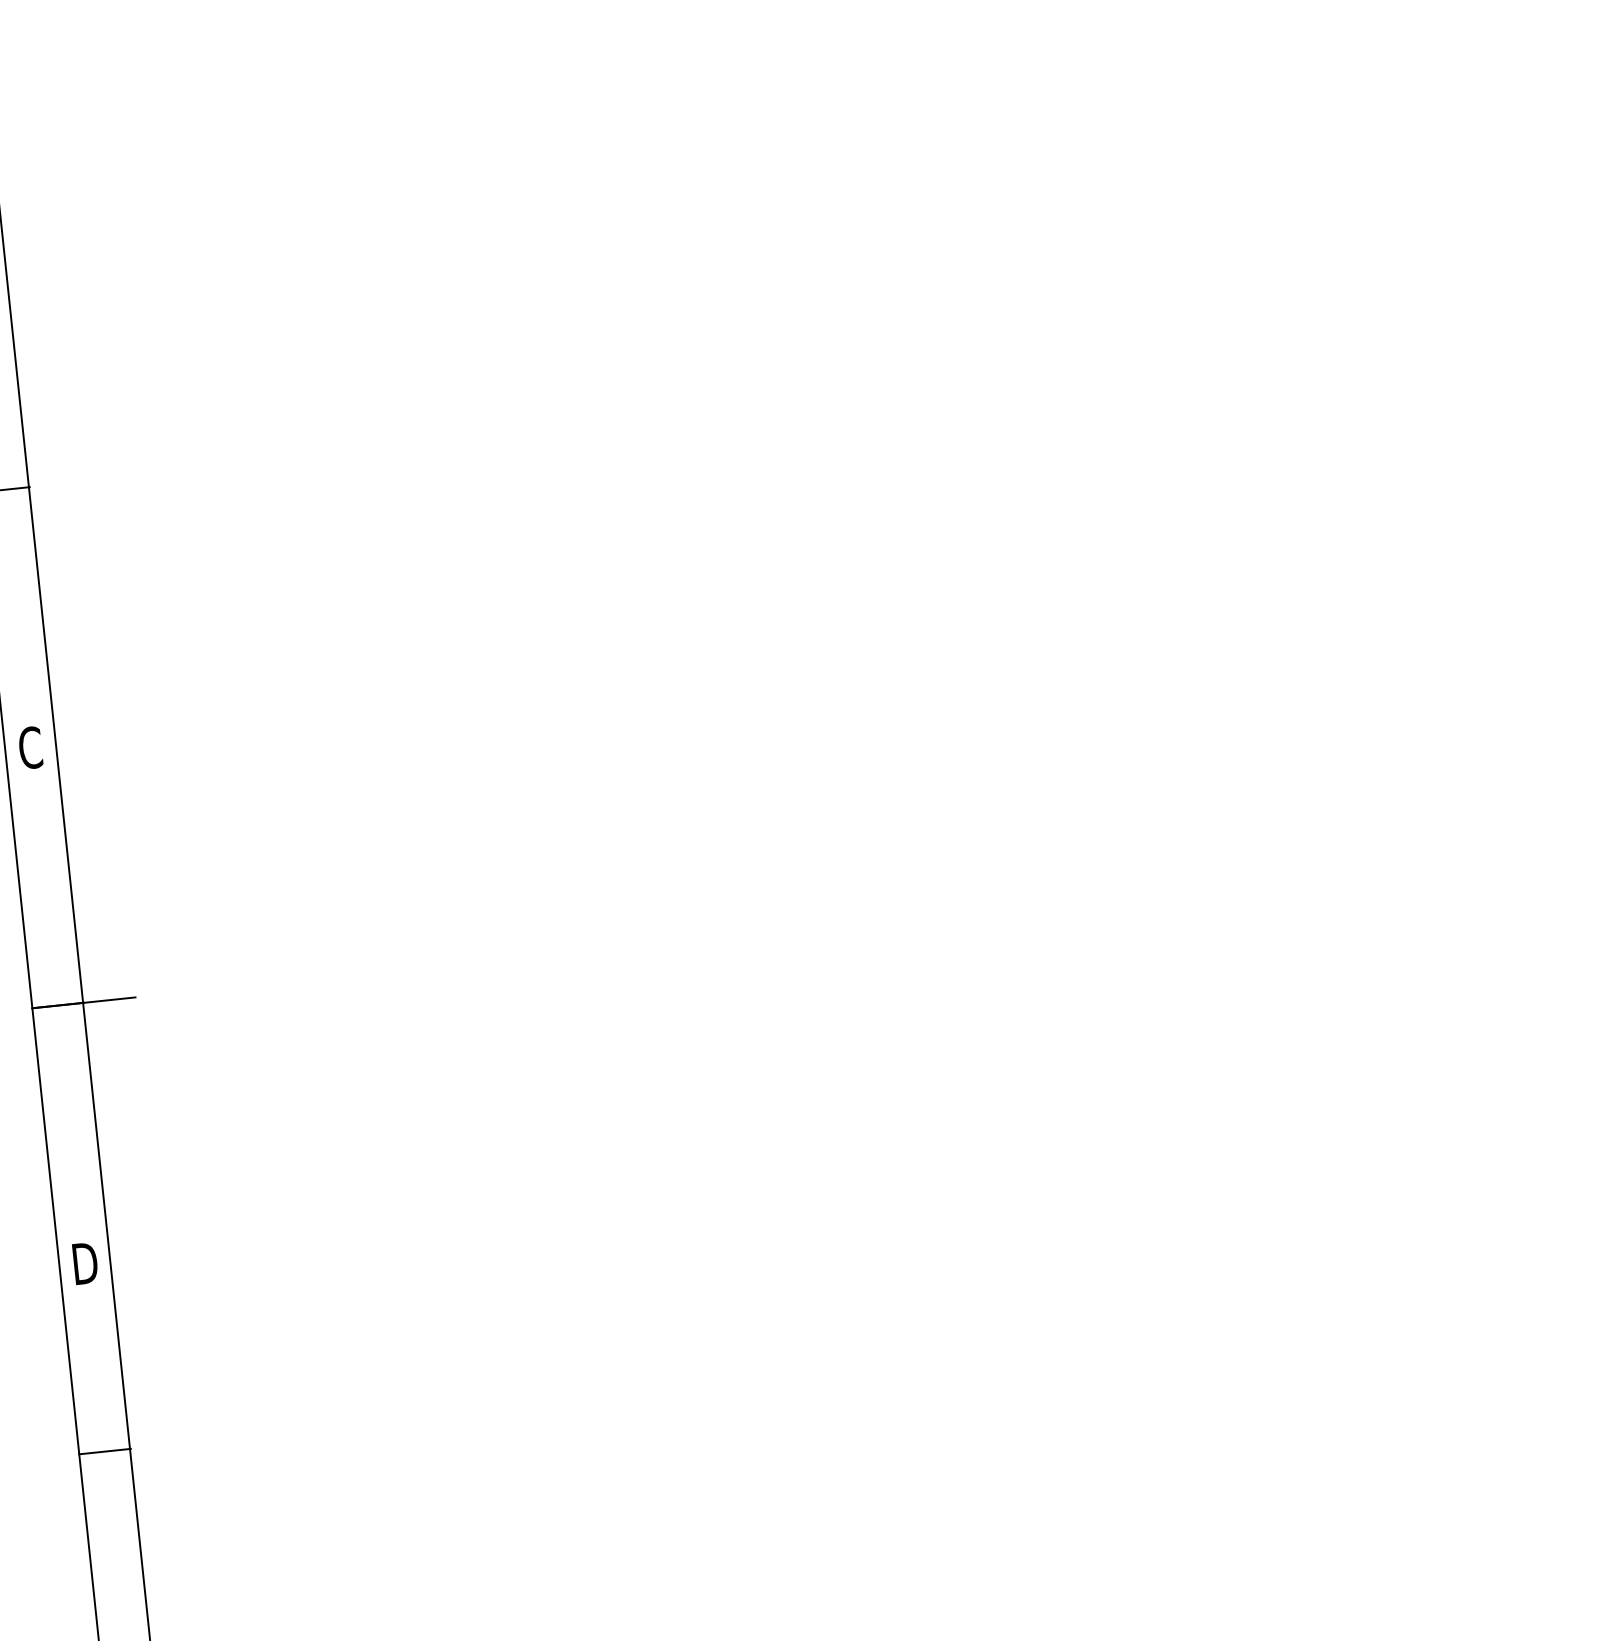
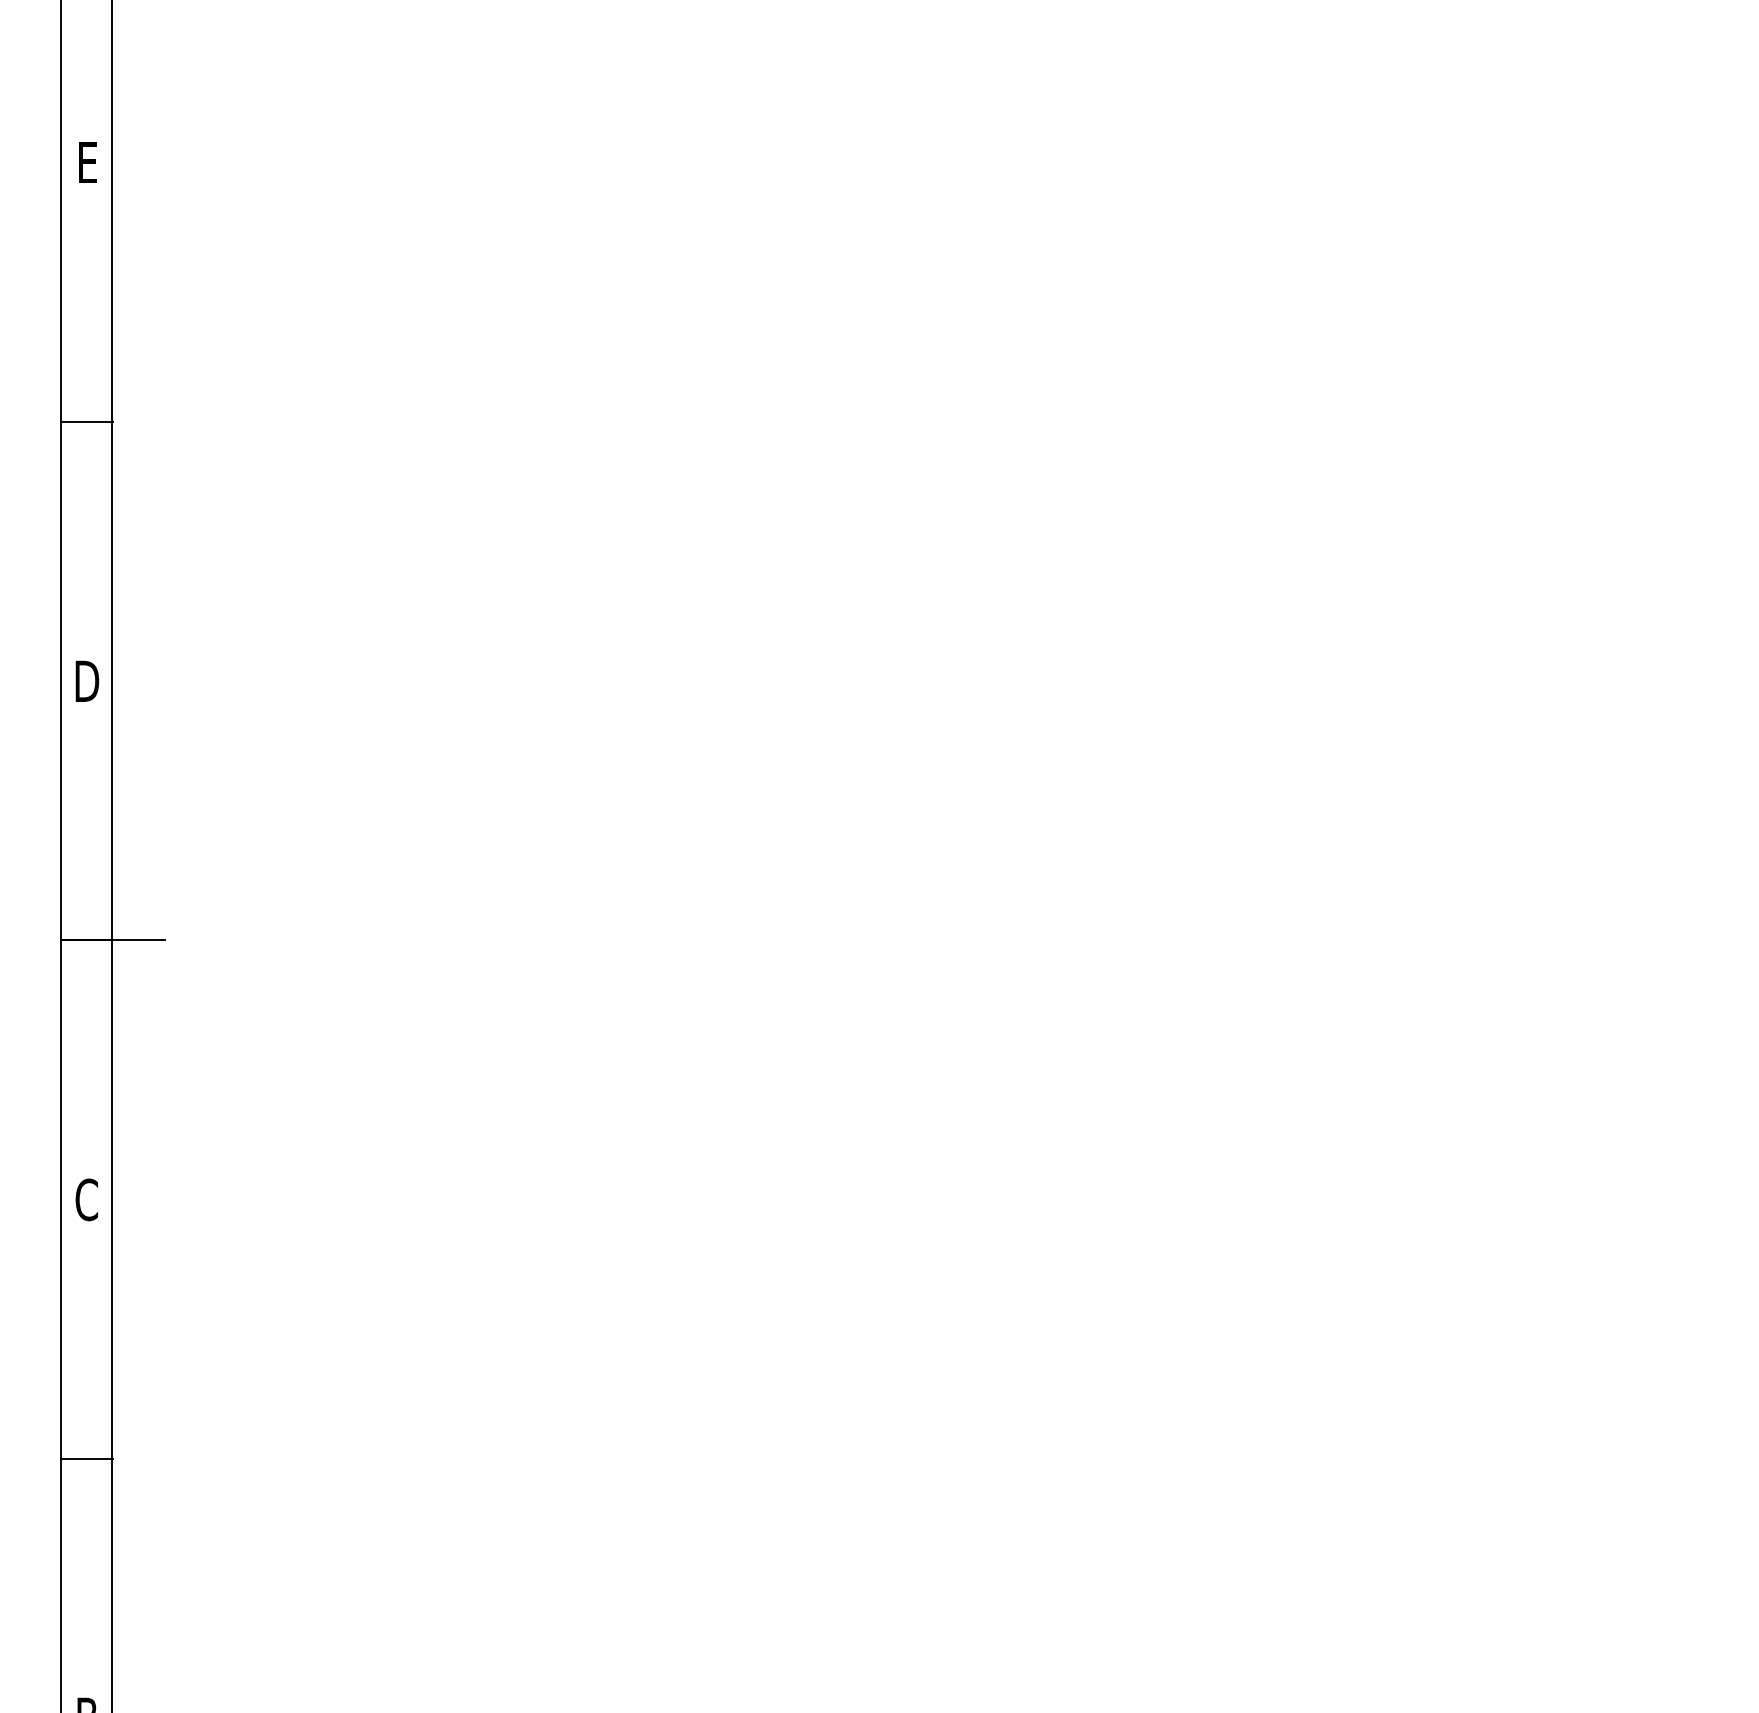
text: (31, 747) -> (87, 681), C -> D
text: (85, 1263) -> (87, 1199), D -> C
line: (105, 1452) -> (87, 1459), moved

